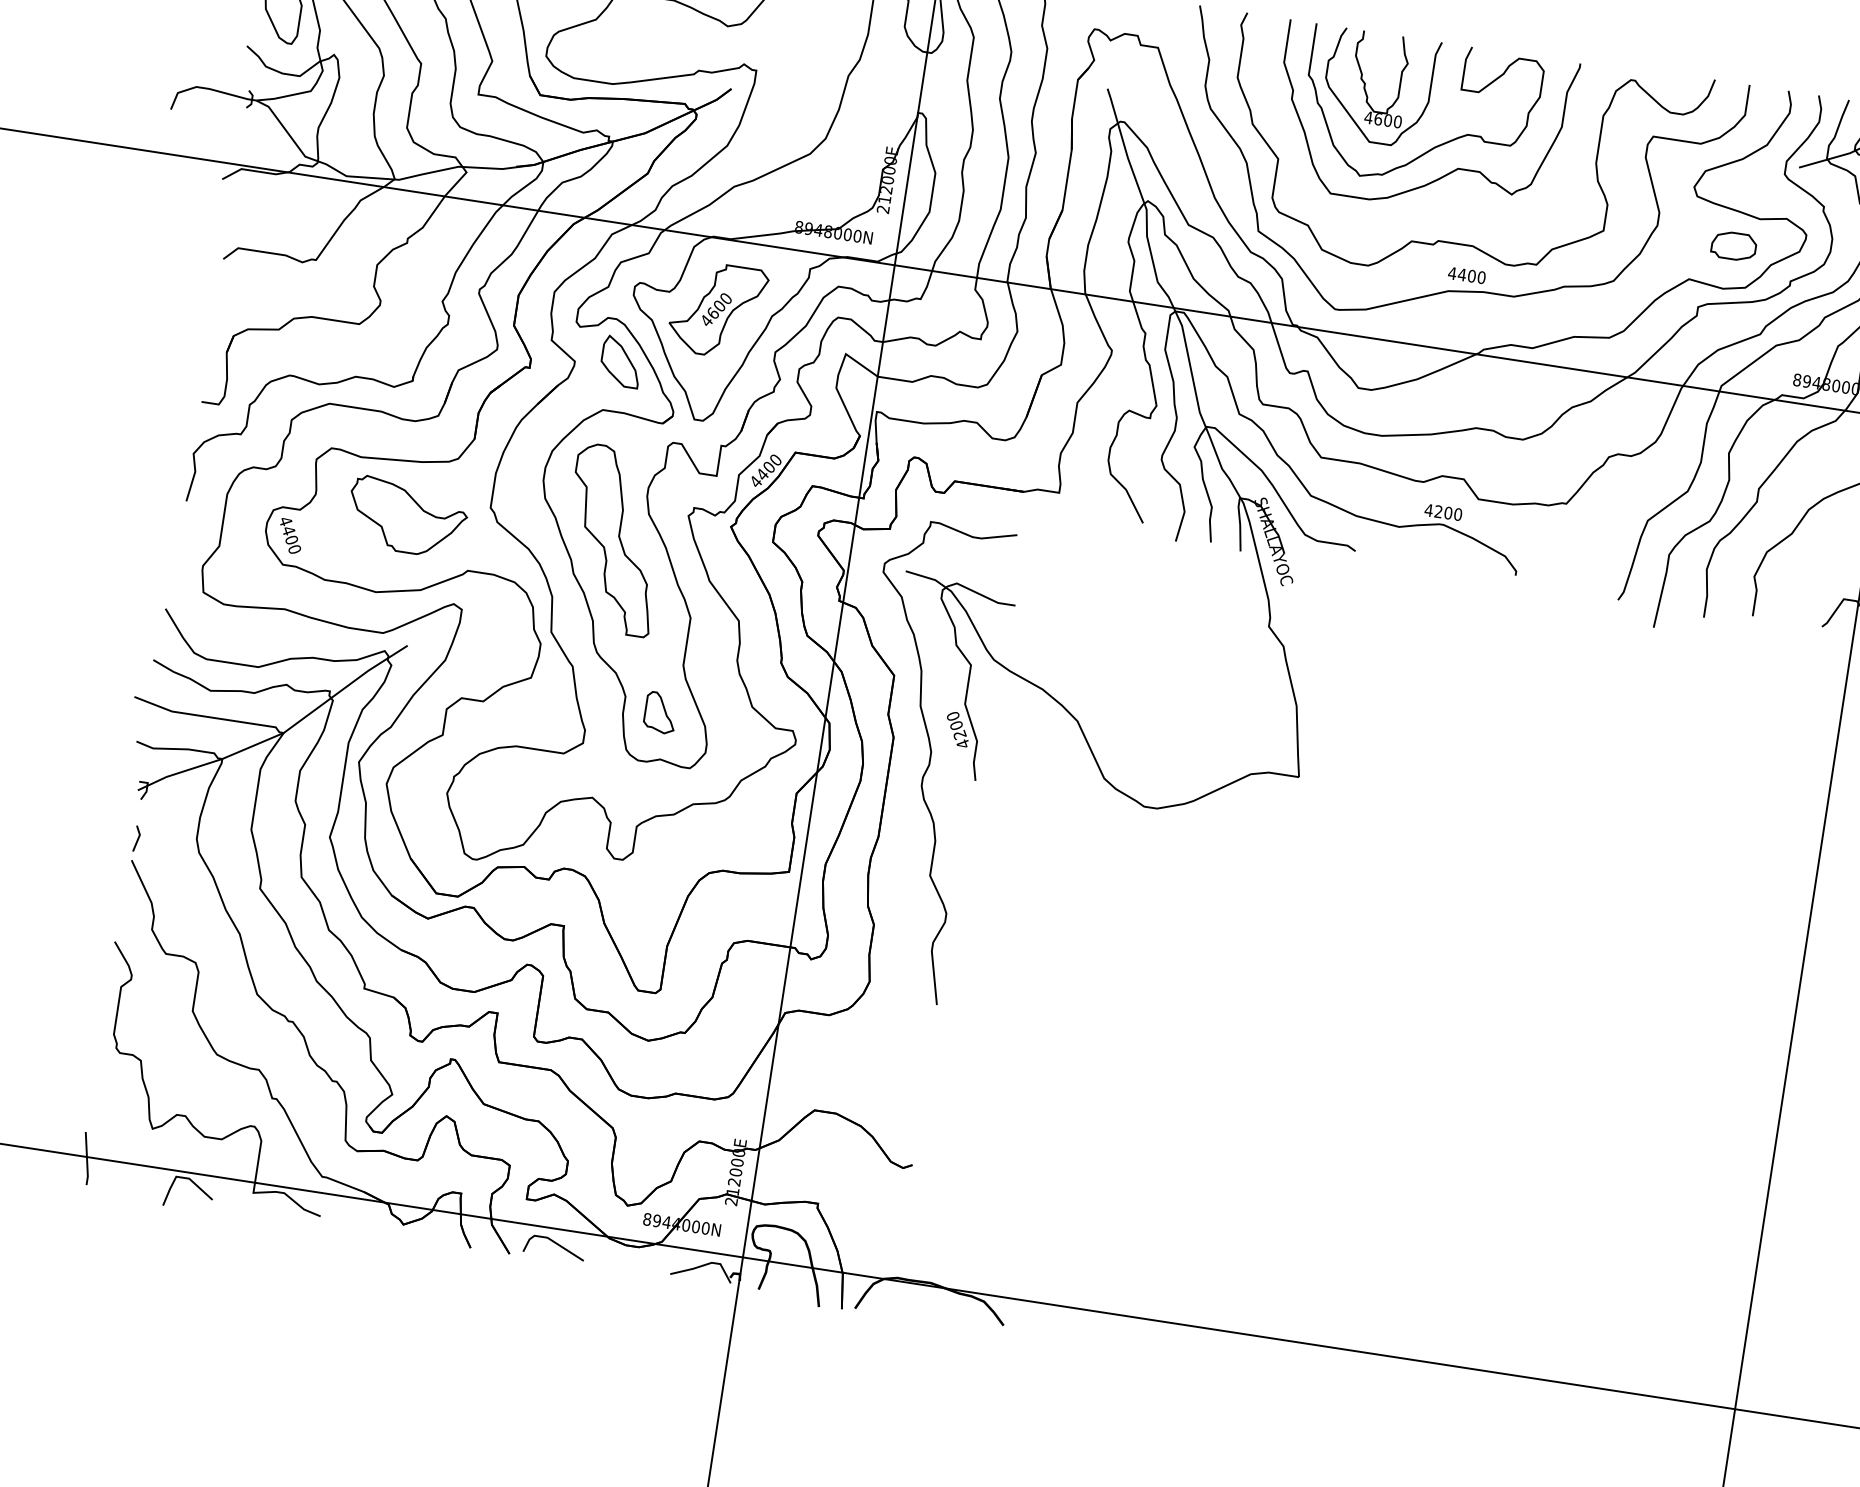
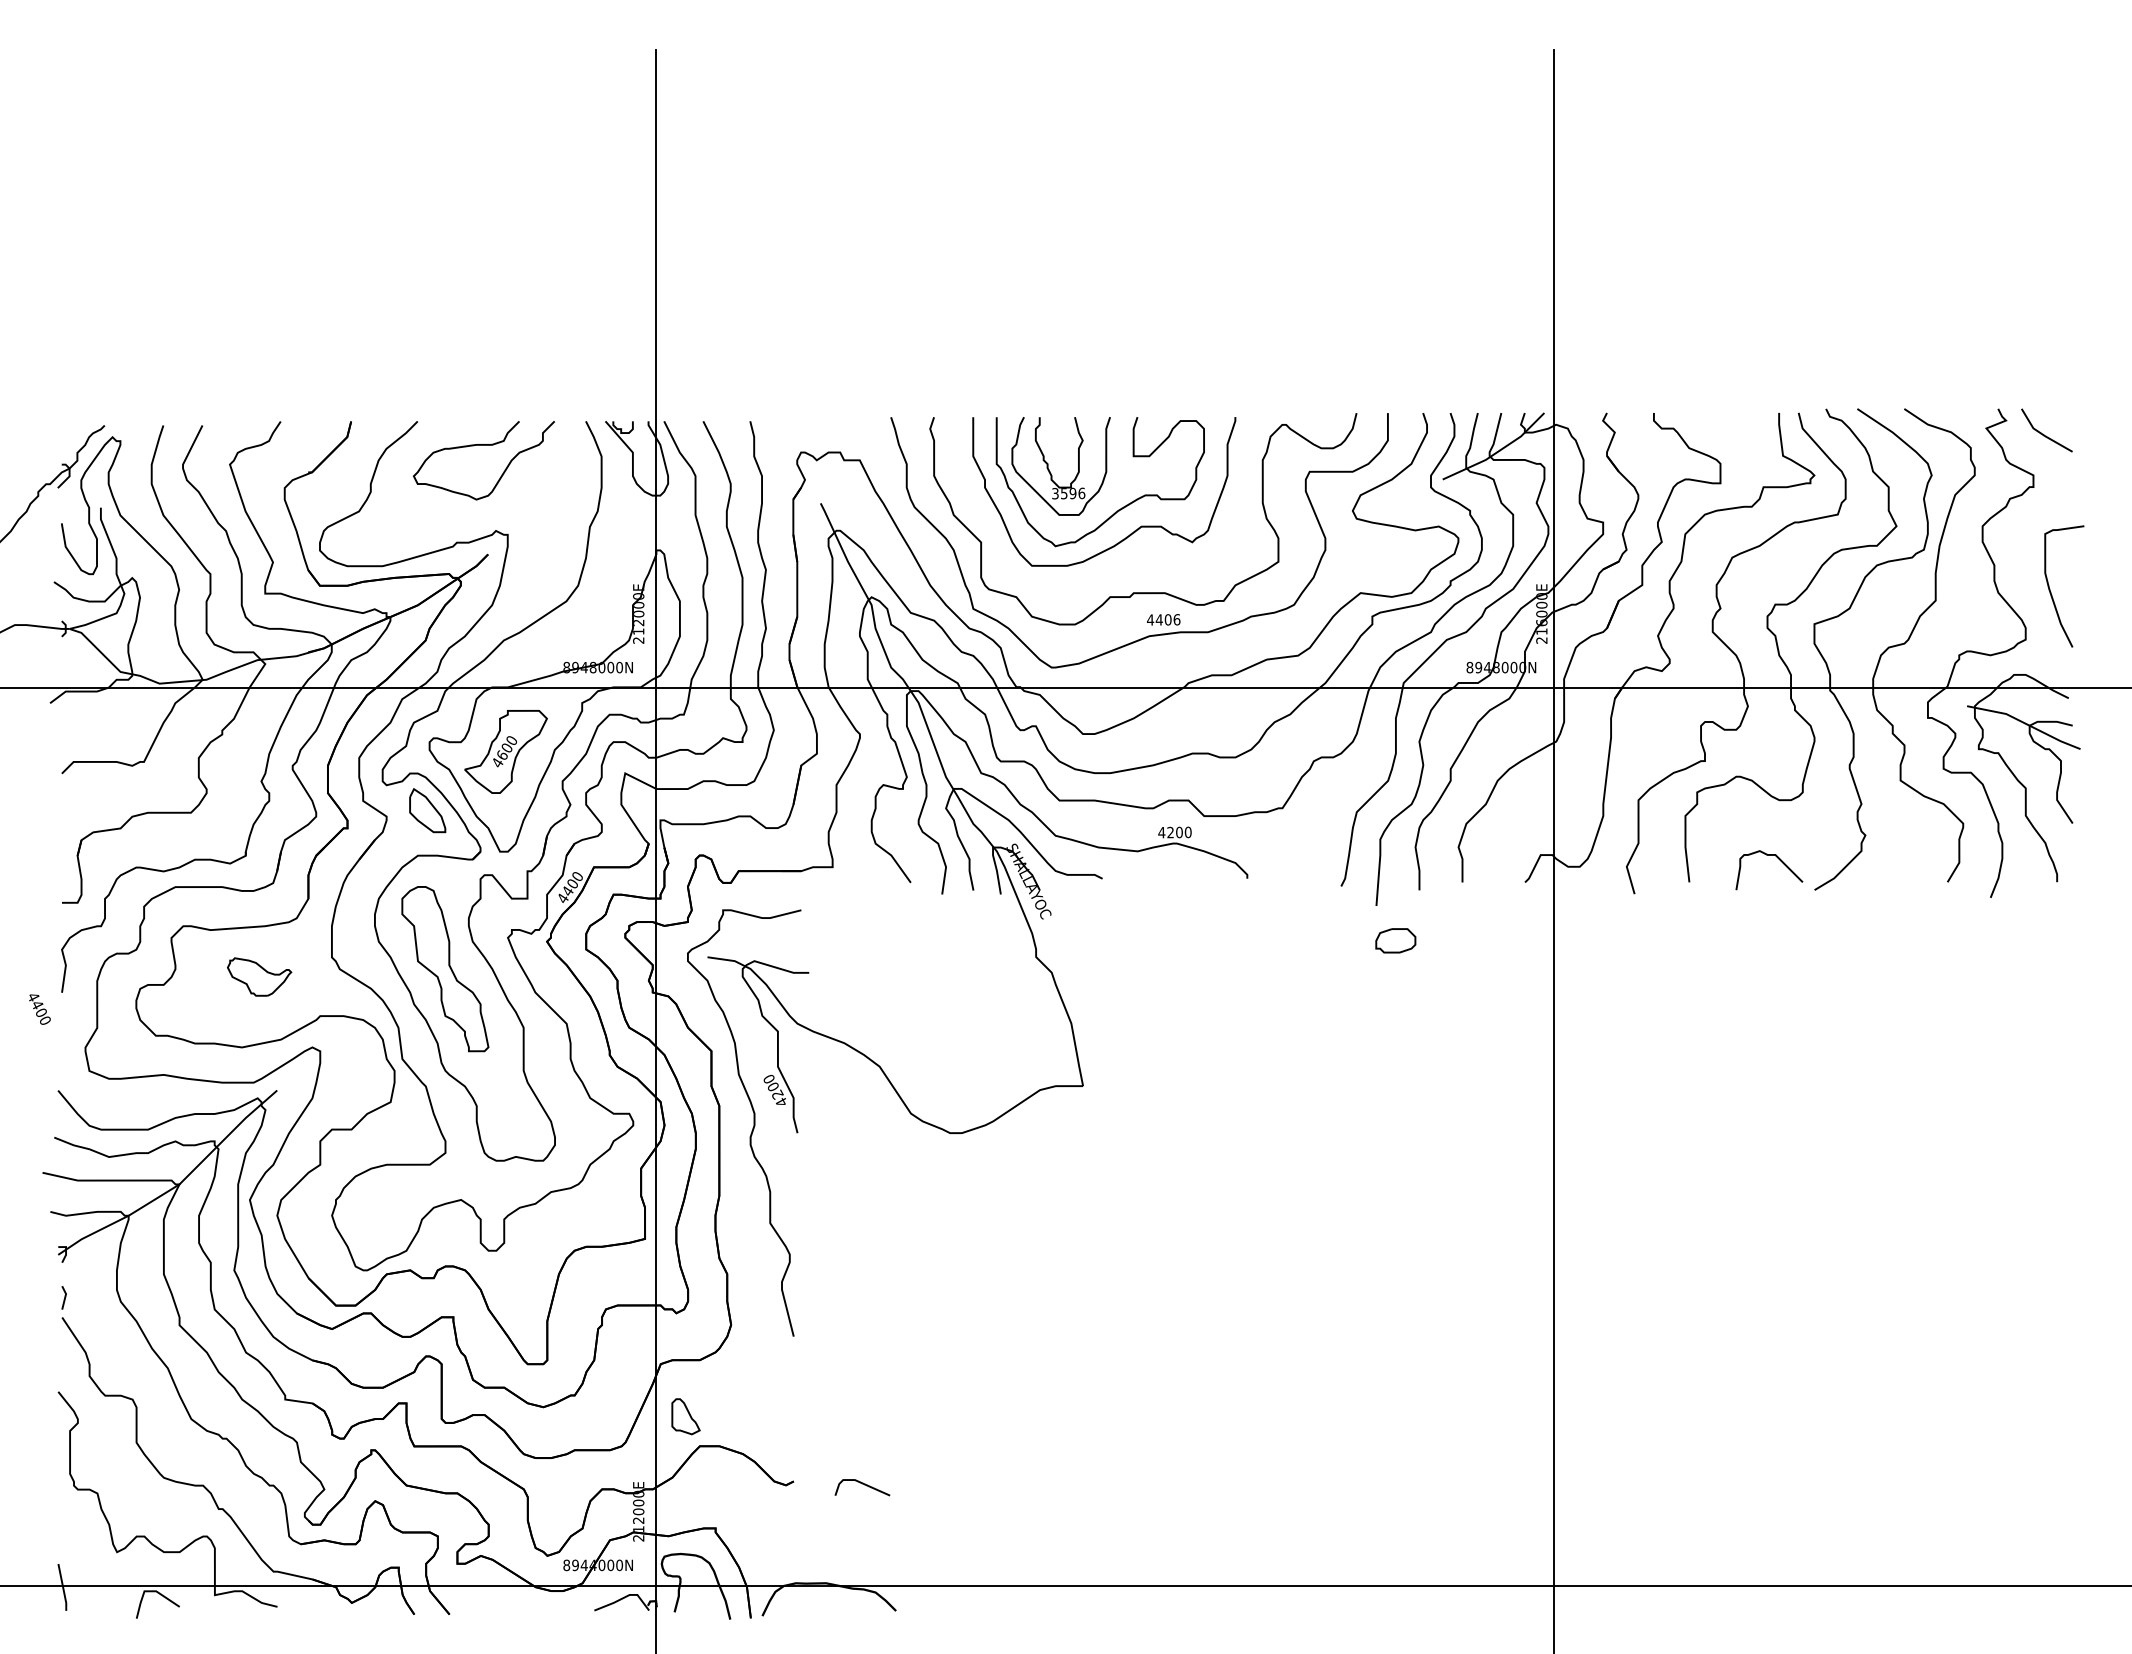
text: (1383, 119) -> (1068, 493), 4600 -> 3596
part: (1733, 245) -> (1395, 940), moved
text: (1481, 277) -> (1176, 619), 4400 -> 4406
part: (407, 516) -> (259, 976), size x0.6
text: (290, 536) -> (39, 1009), moved
part: (660, 712) -> (685, 1416), moved
curve: (557, 1245) -> (864, 1485), moved

